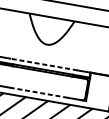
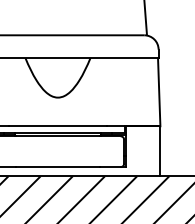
line: (43, 64) -> (57, 126), dashed -> solid
line: (39, 93) -> (58, 167), dashed -> solid

